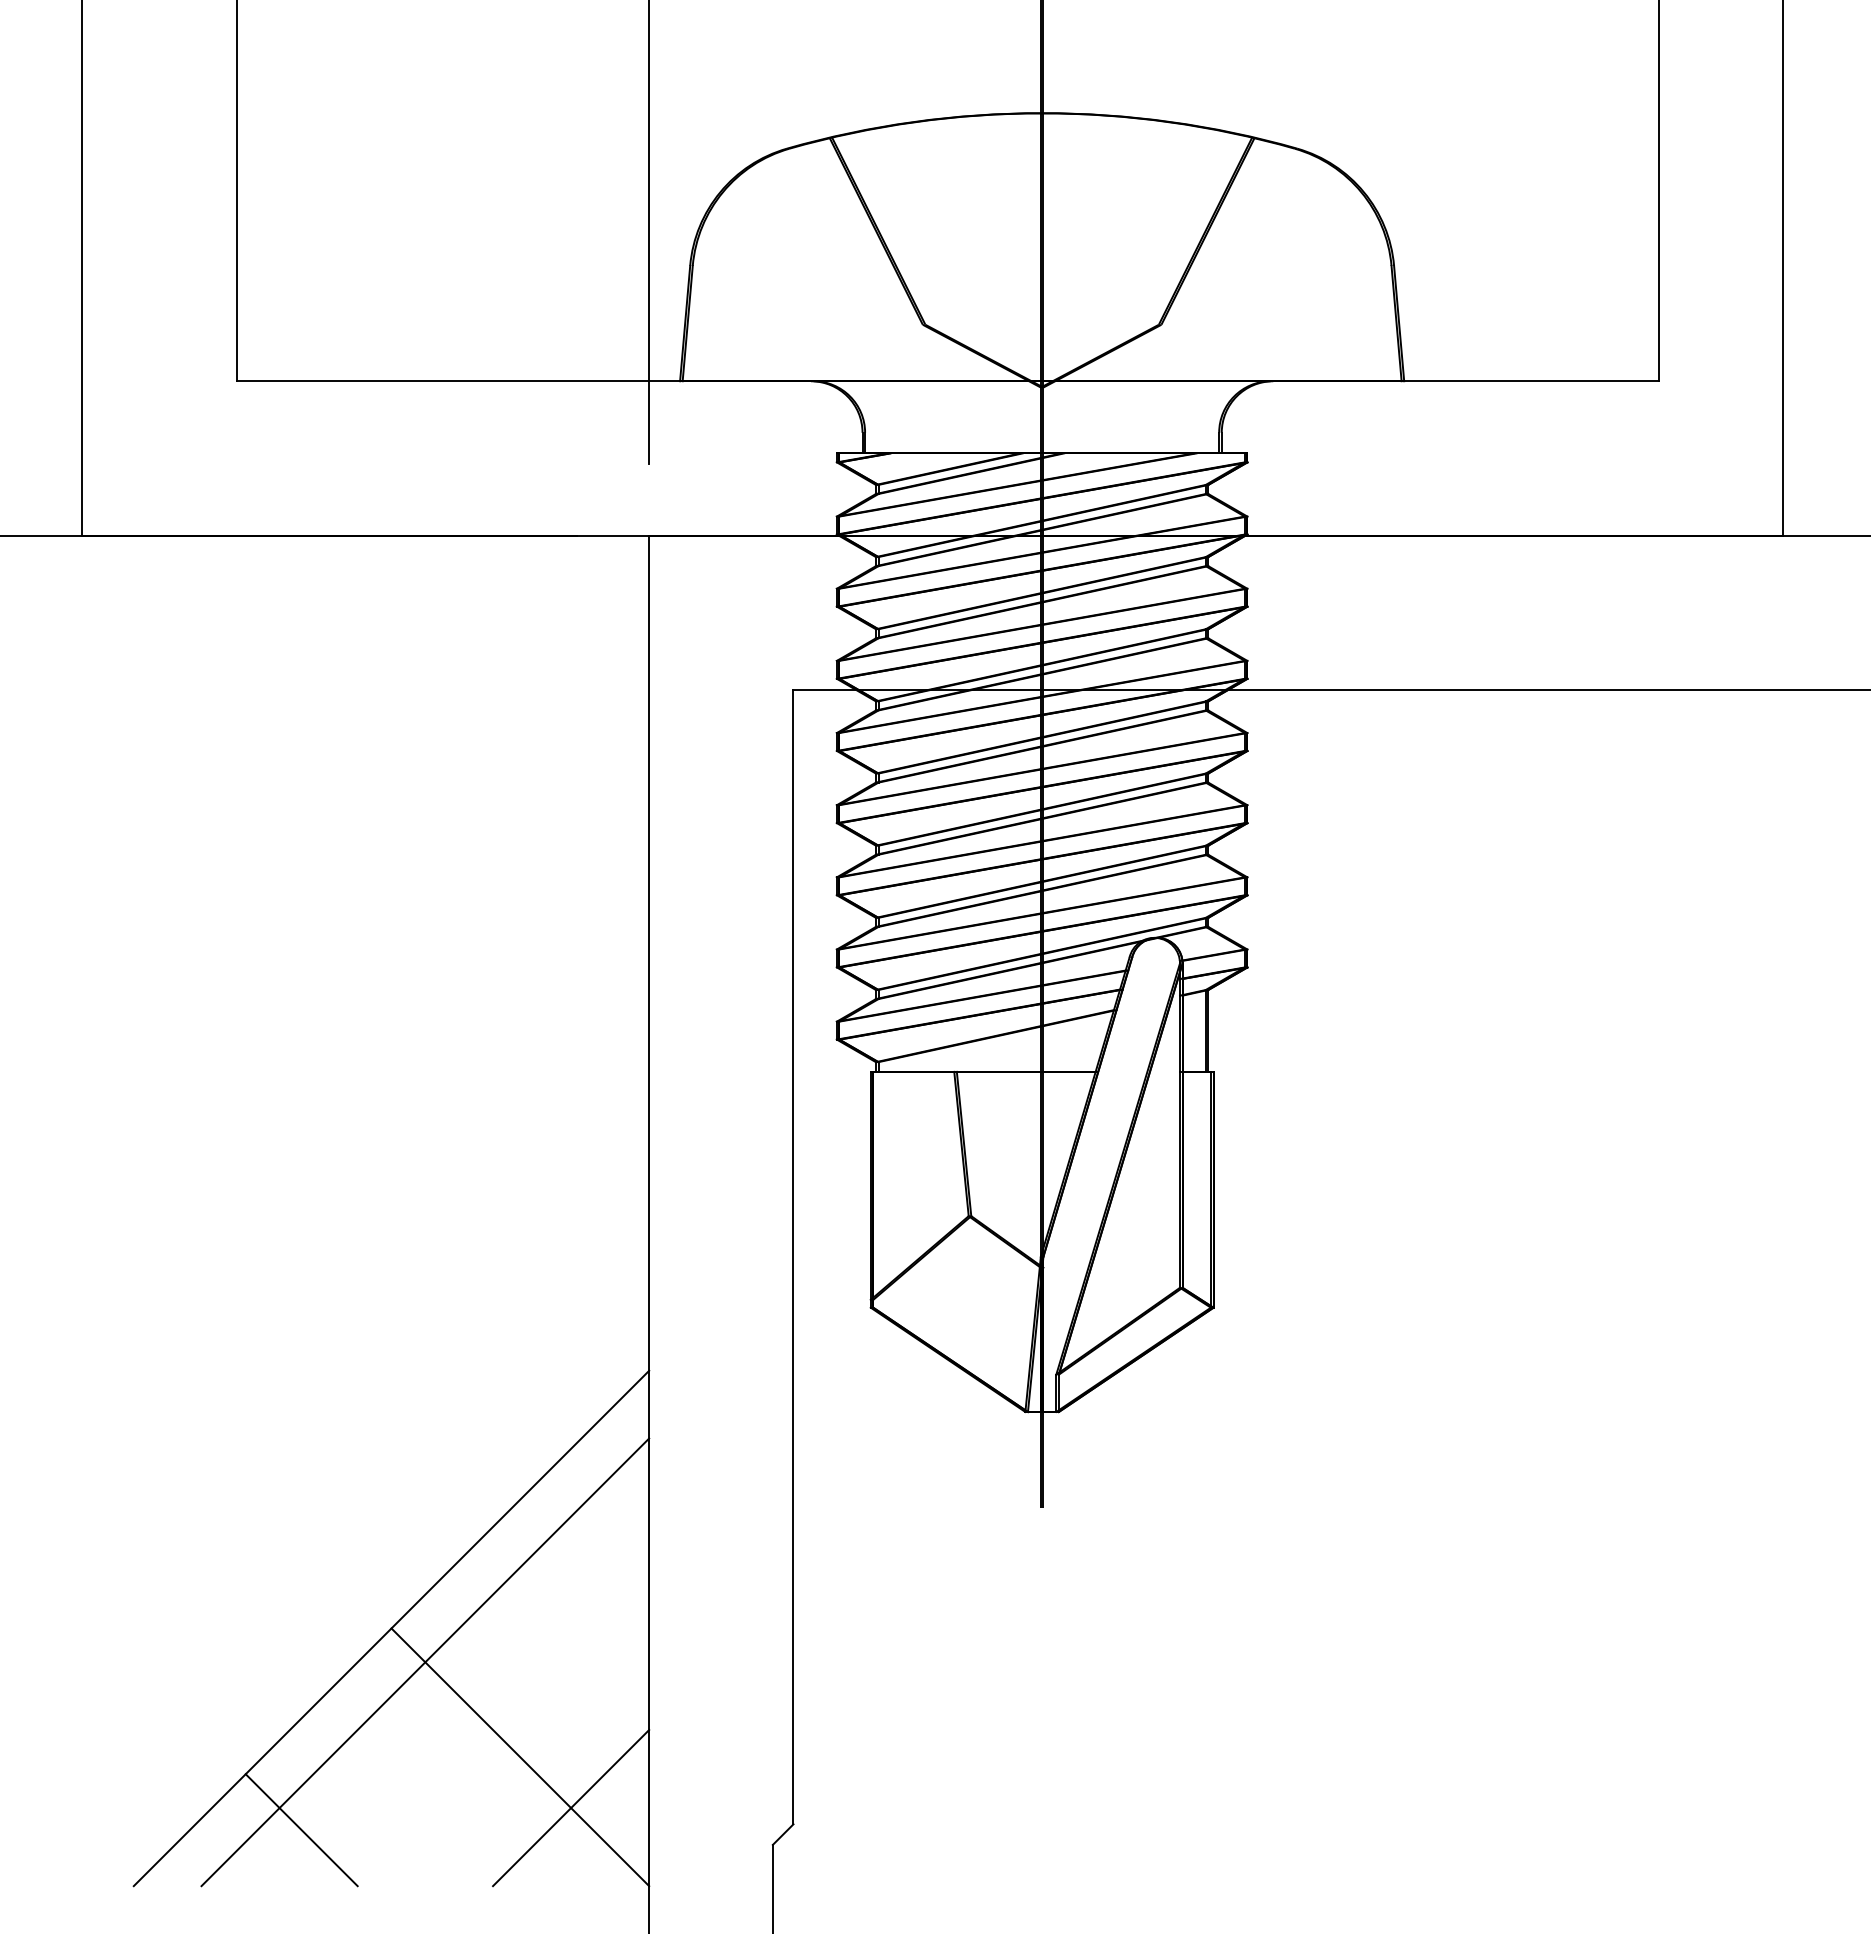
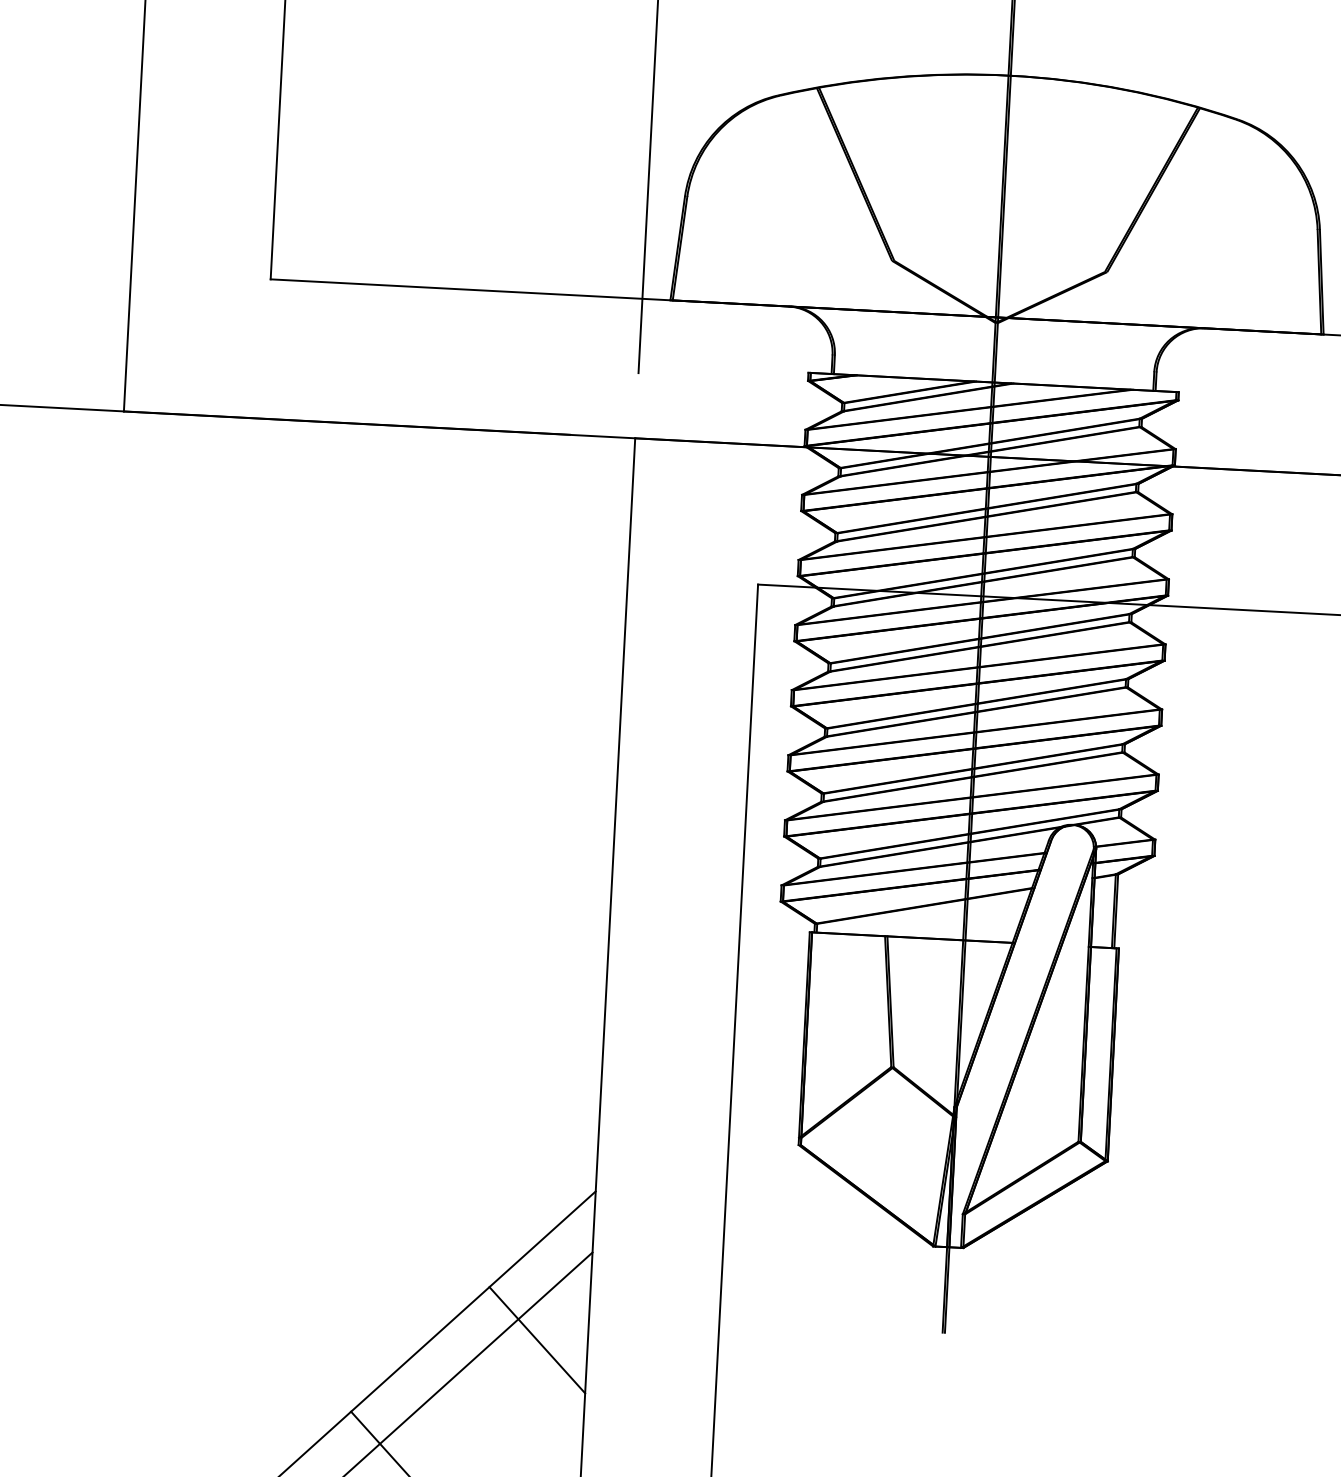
line: (593, 1538) -> (537, 1340), added

